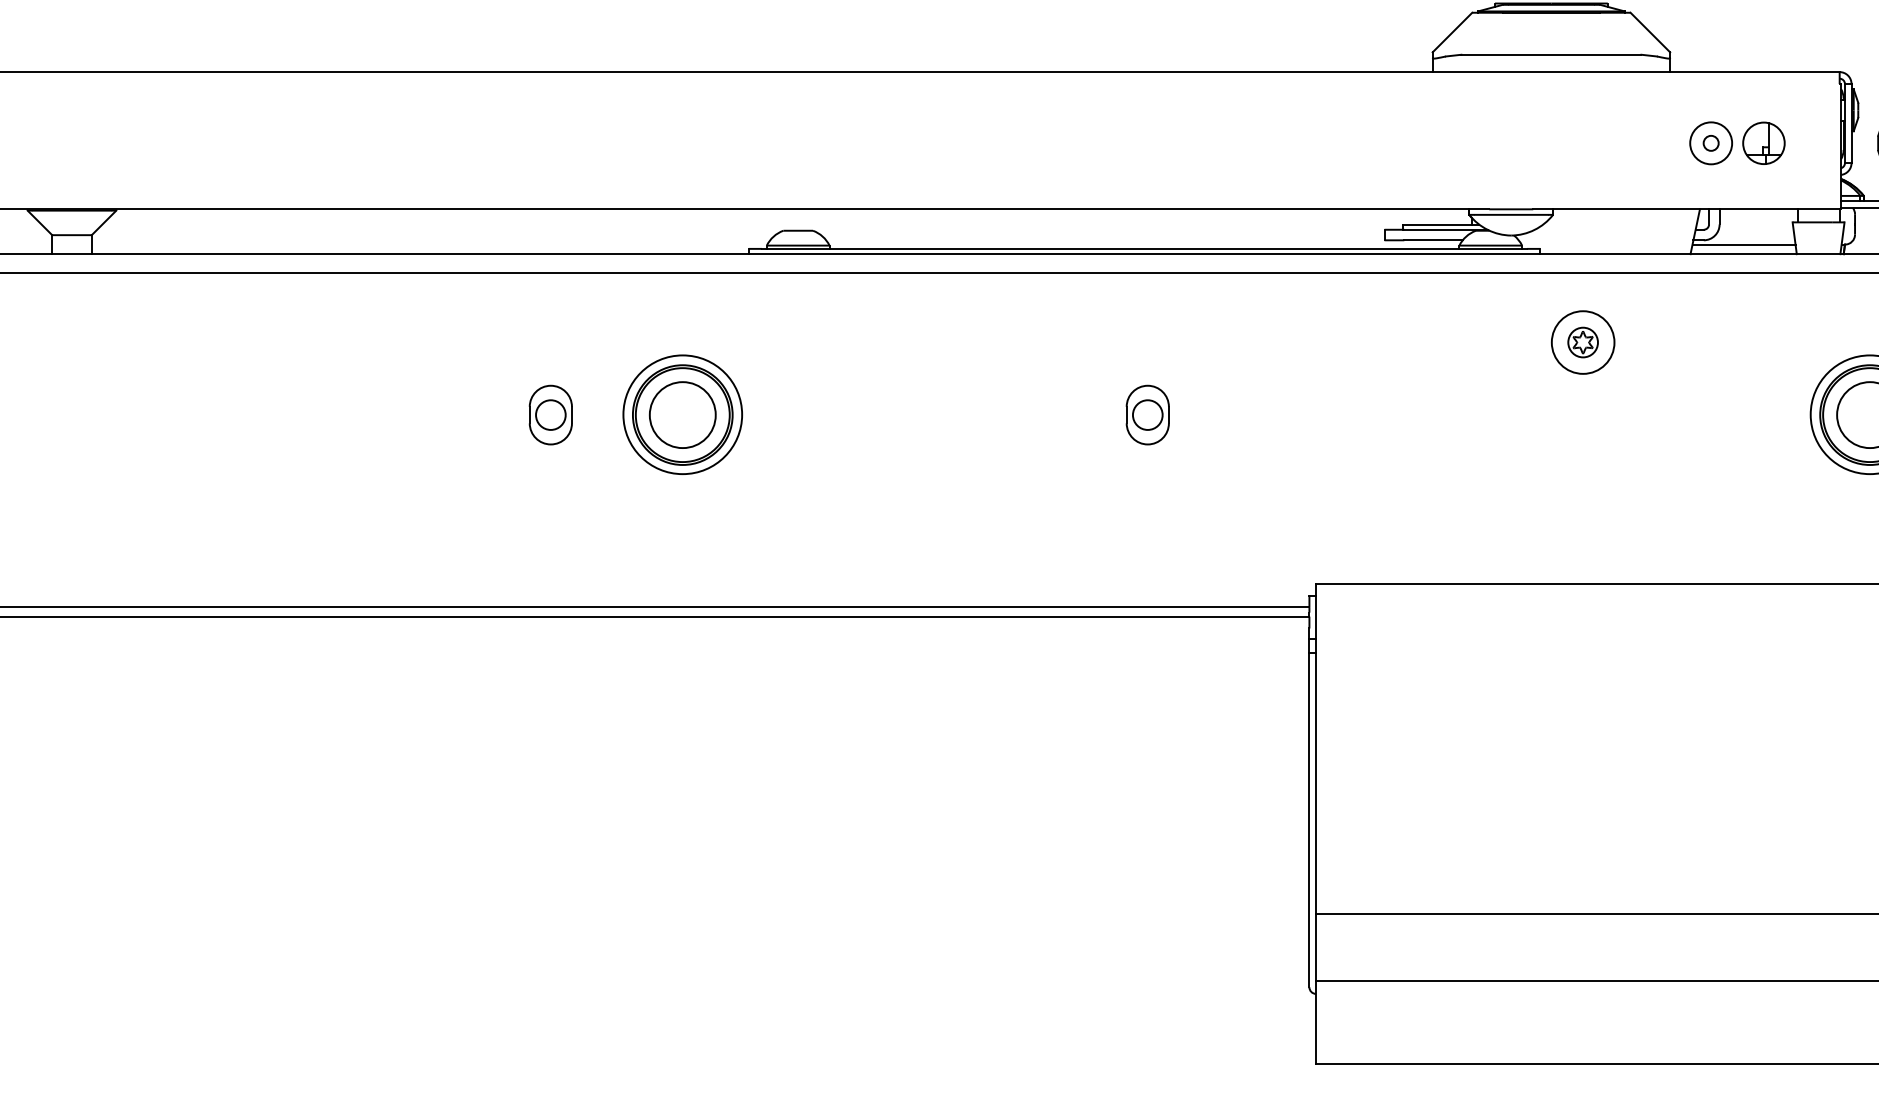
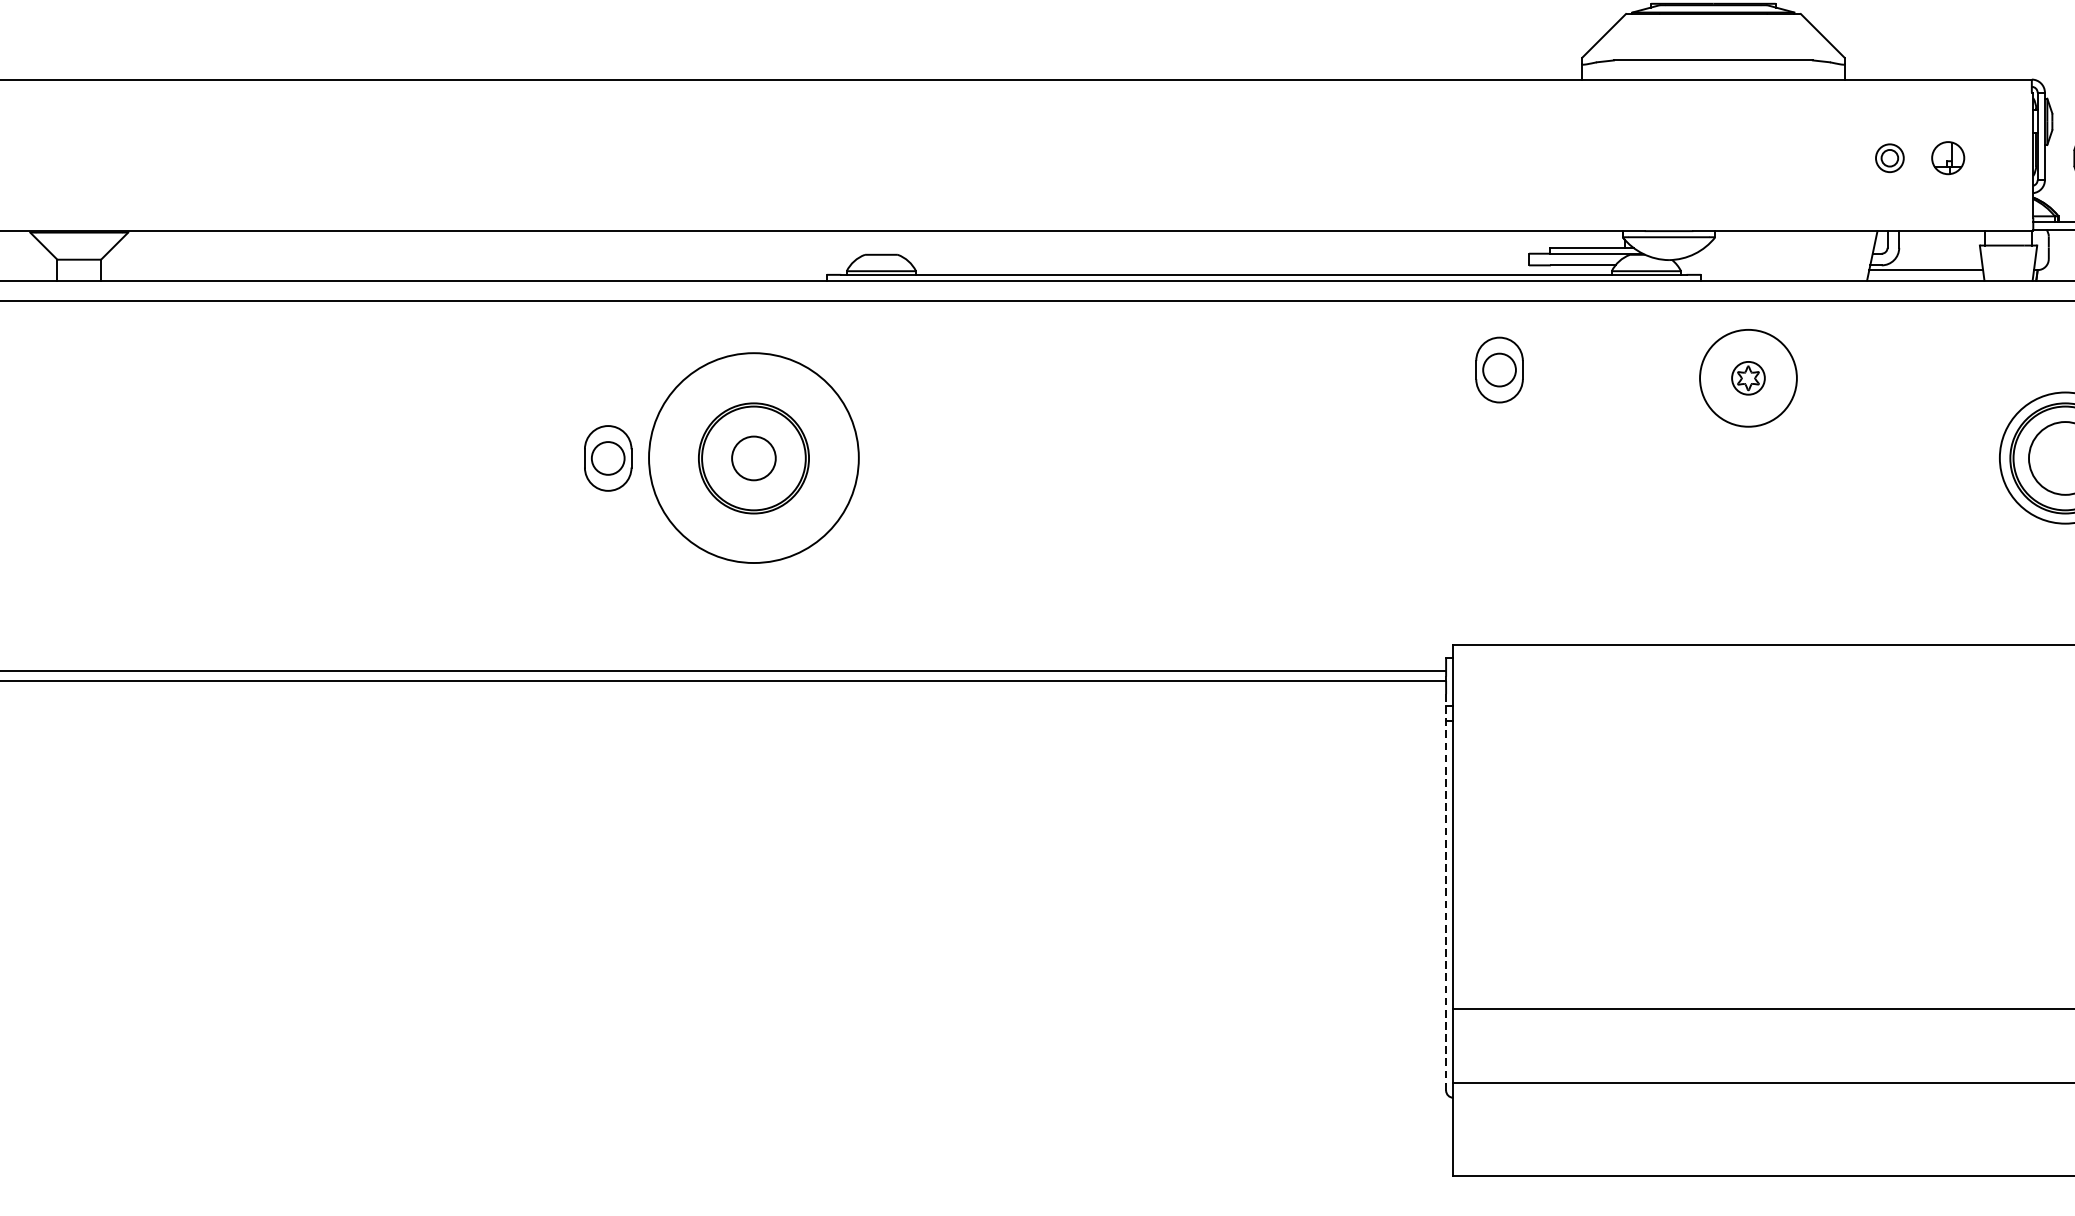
part: (1763, 142) -> (1947, 157), size x0.7
circle: (1711, 143) -> (1890, 158), size x0.6
circle: (1582, 342) -> (1747, 378), size x1.4
circle: (682, 414) -> (753, 457), size x1.6
part: (1147, 414) -> (1499, 369), moved
circle: (682, 415) -> (753, 458), size x0.6
line: (1309, 807) -> (1446, 891), solid -> dashed

